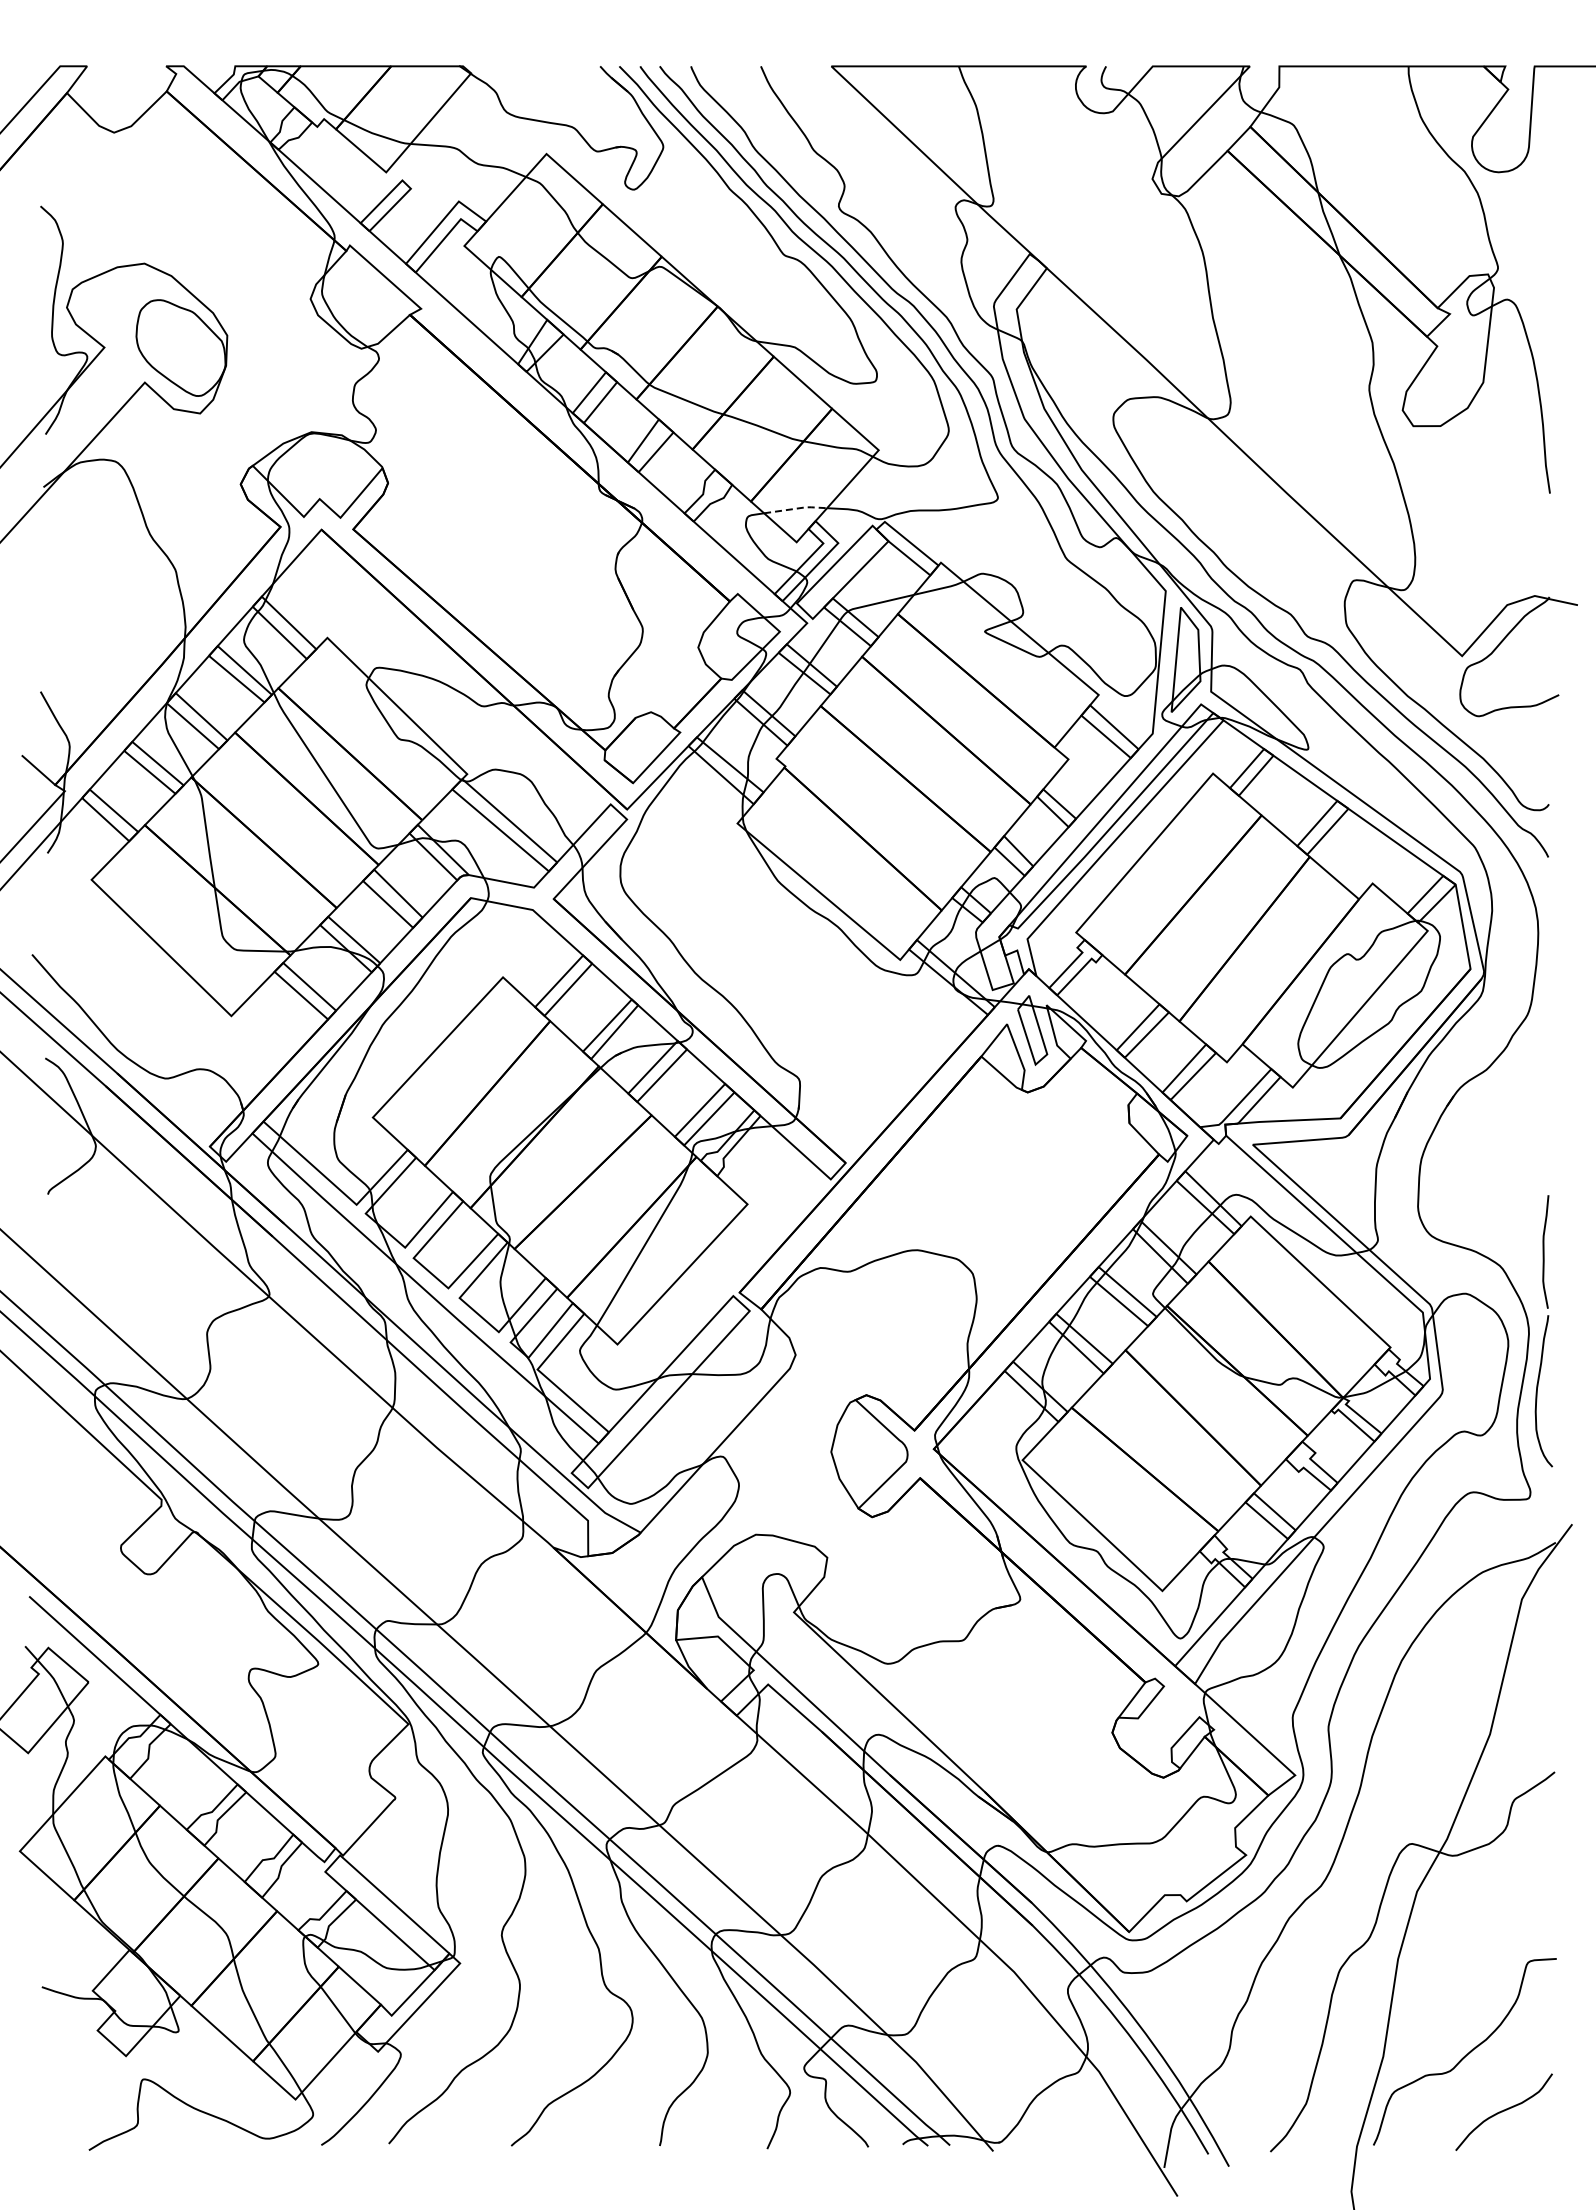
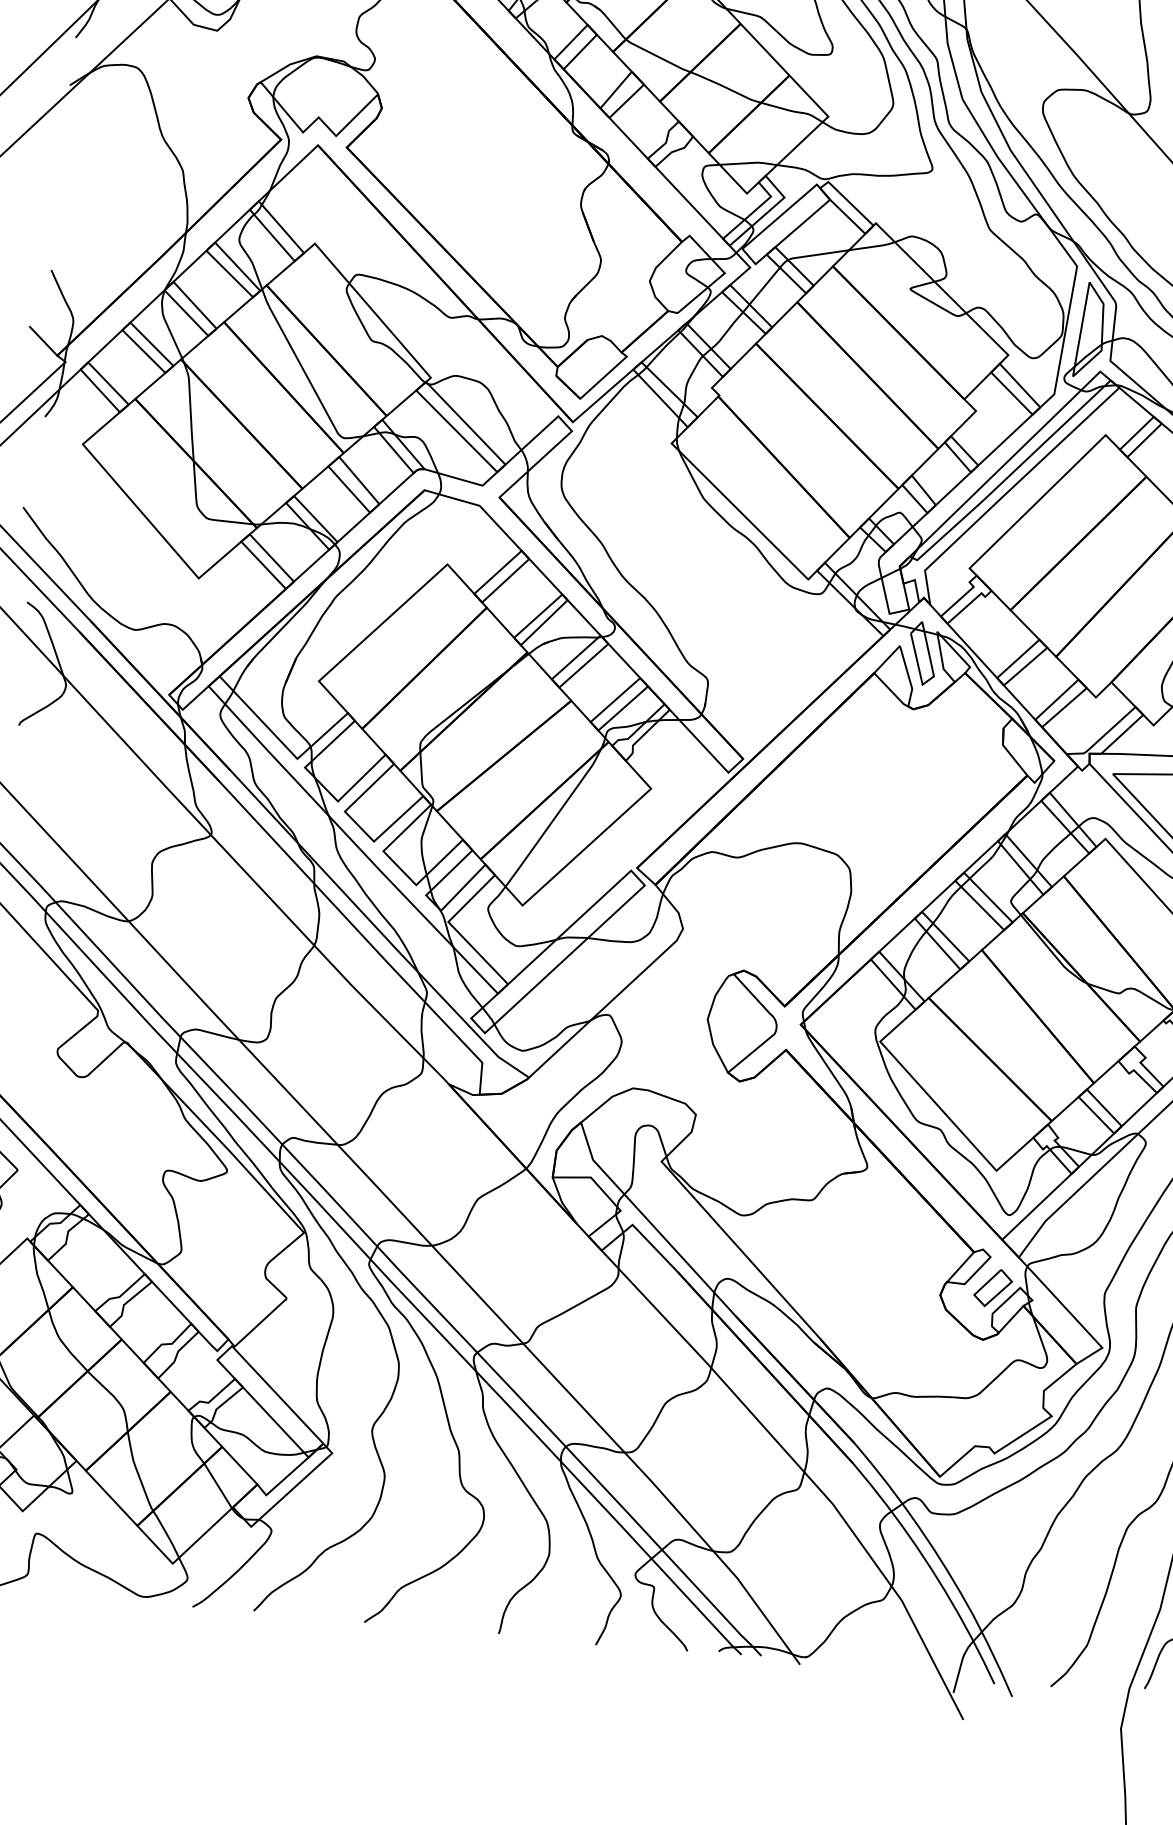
line: (797, 508) -> (750, 163), dashed -> solid
part: (1169, 1719) -> (992, 1287), added

